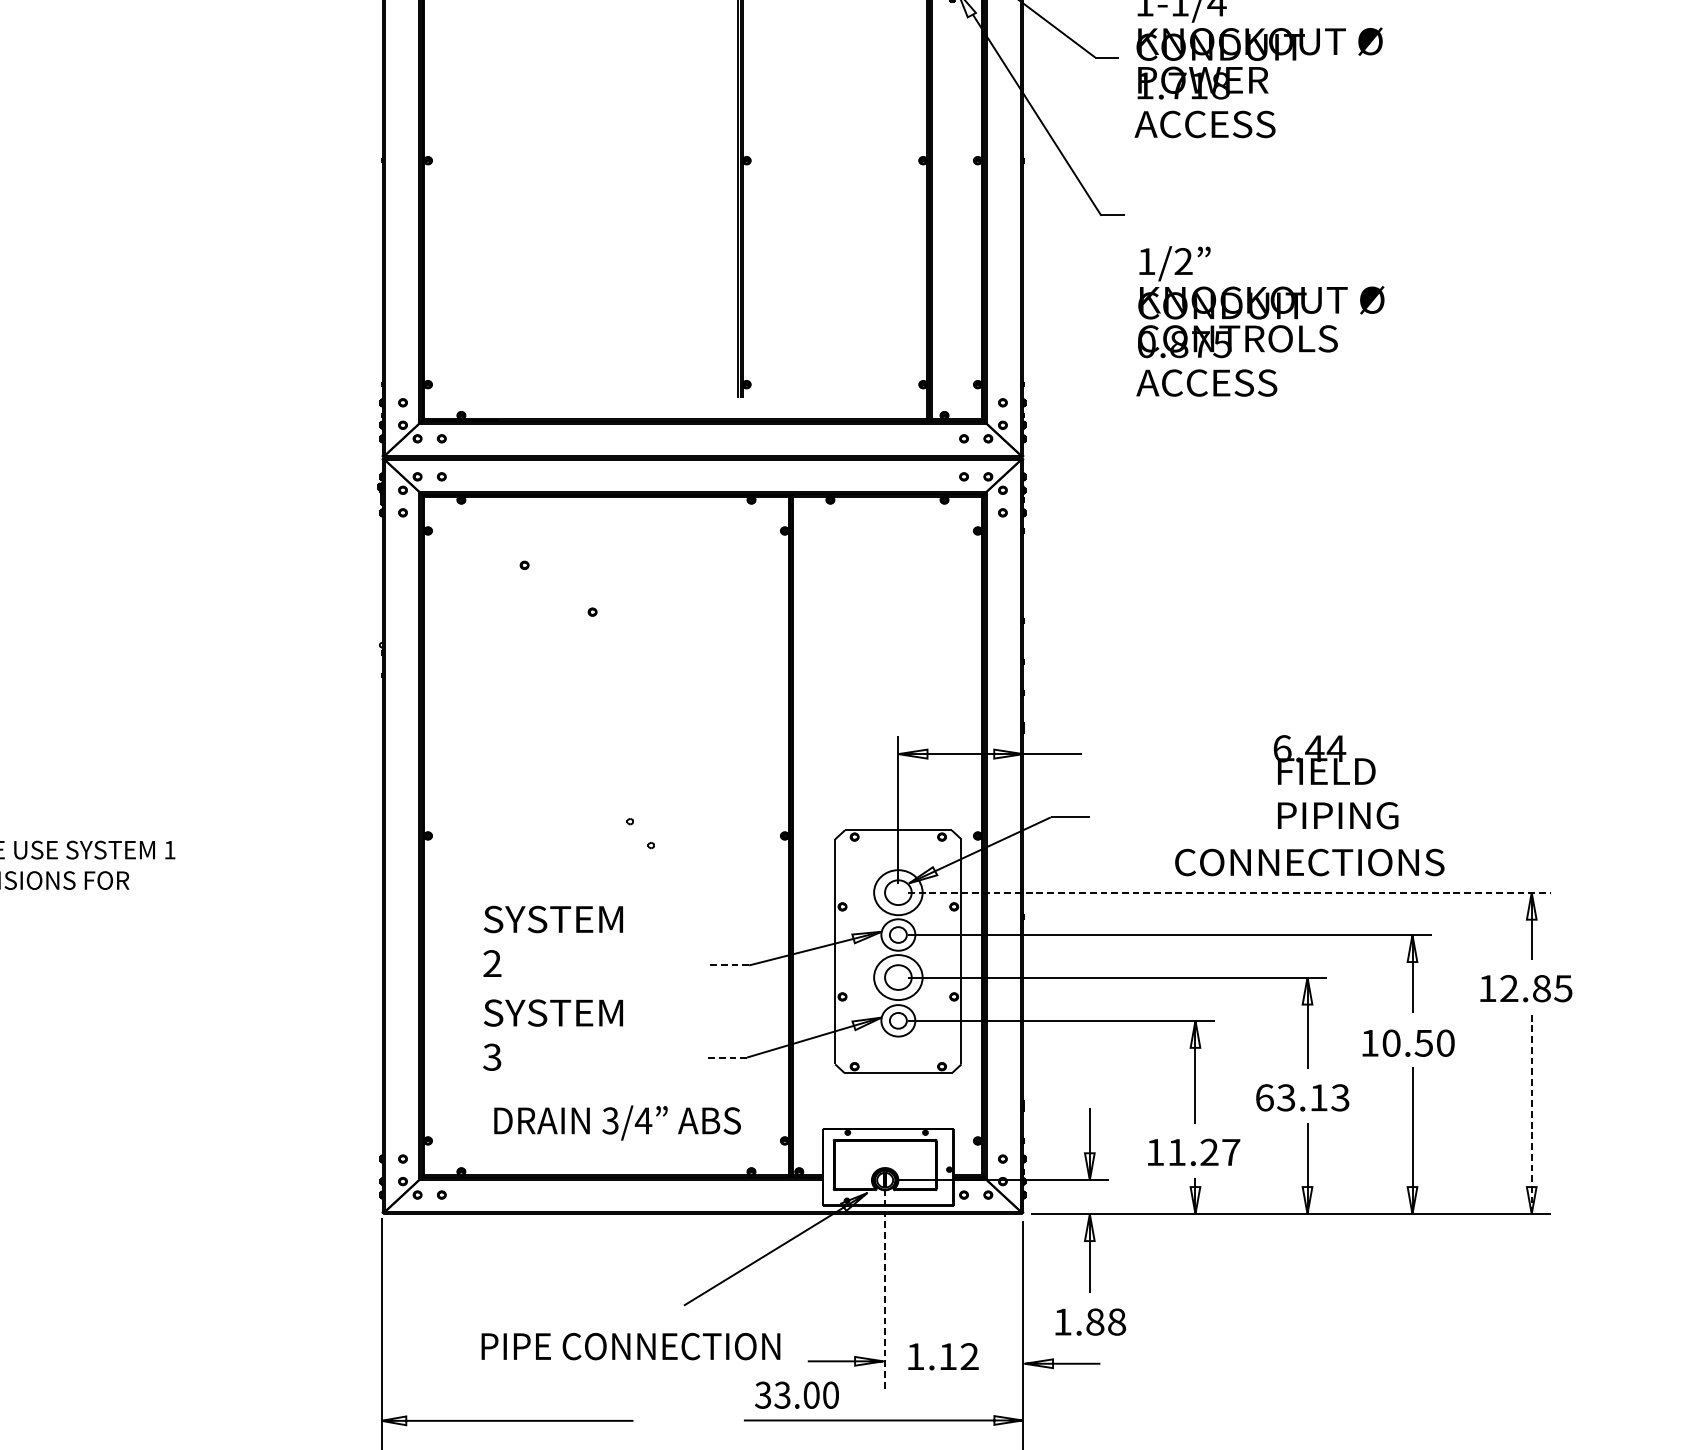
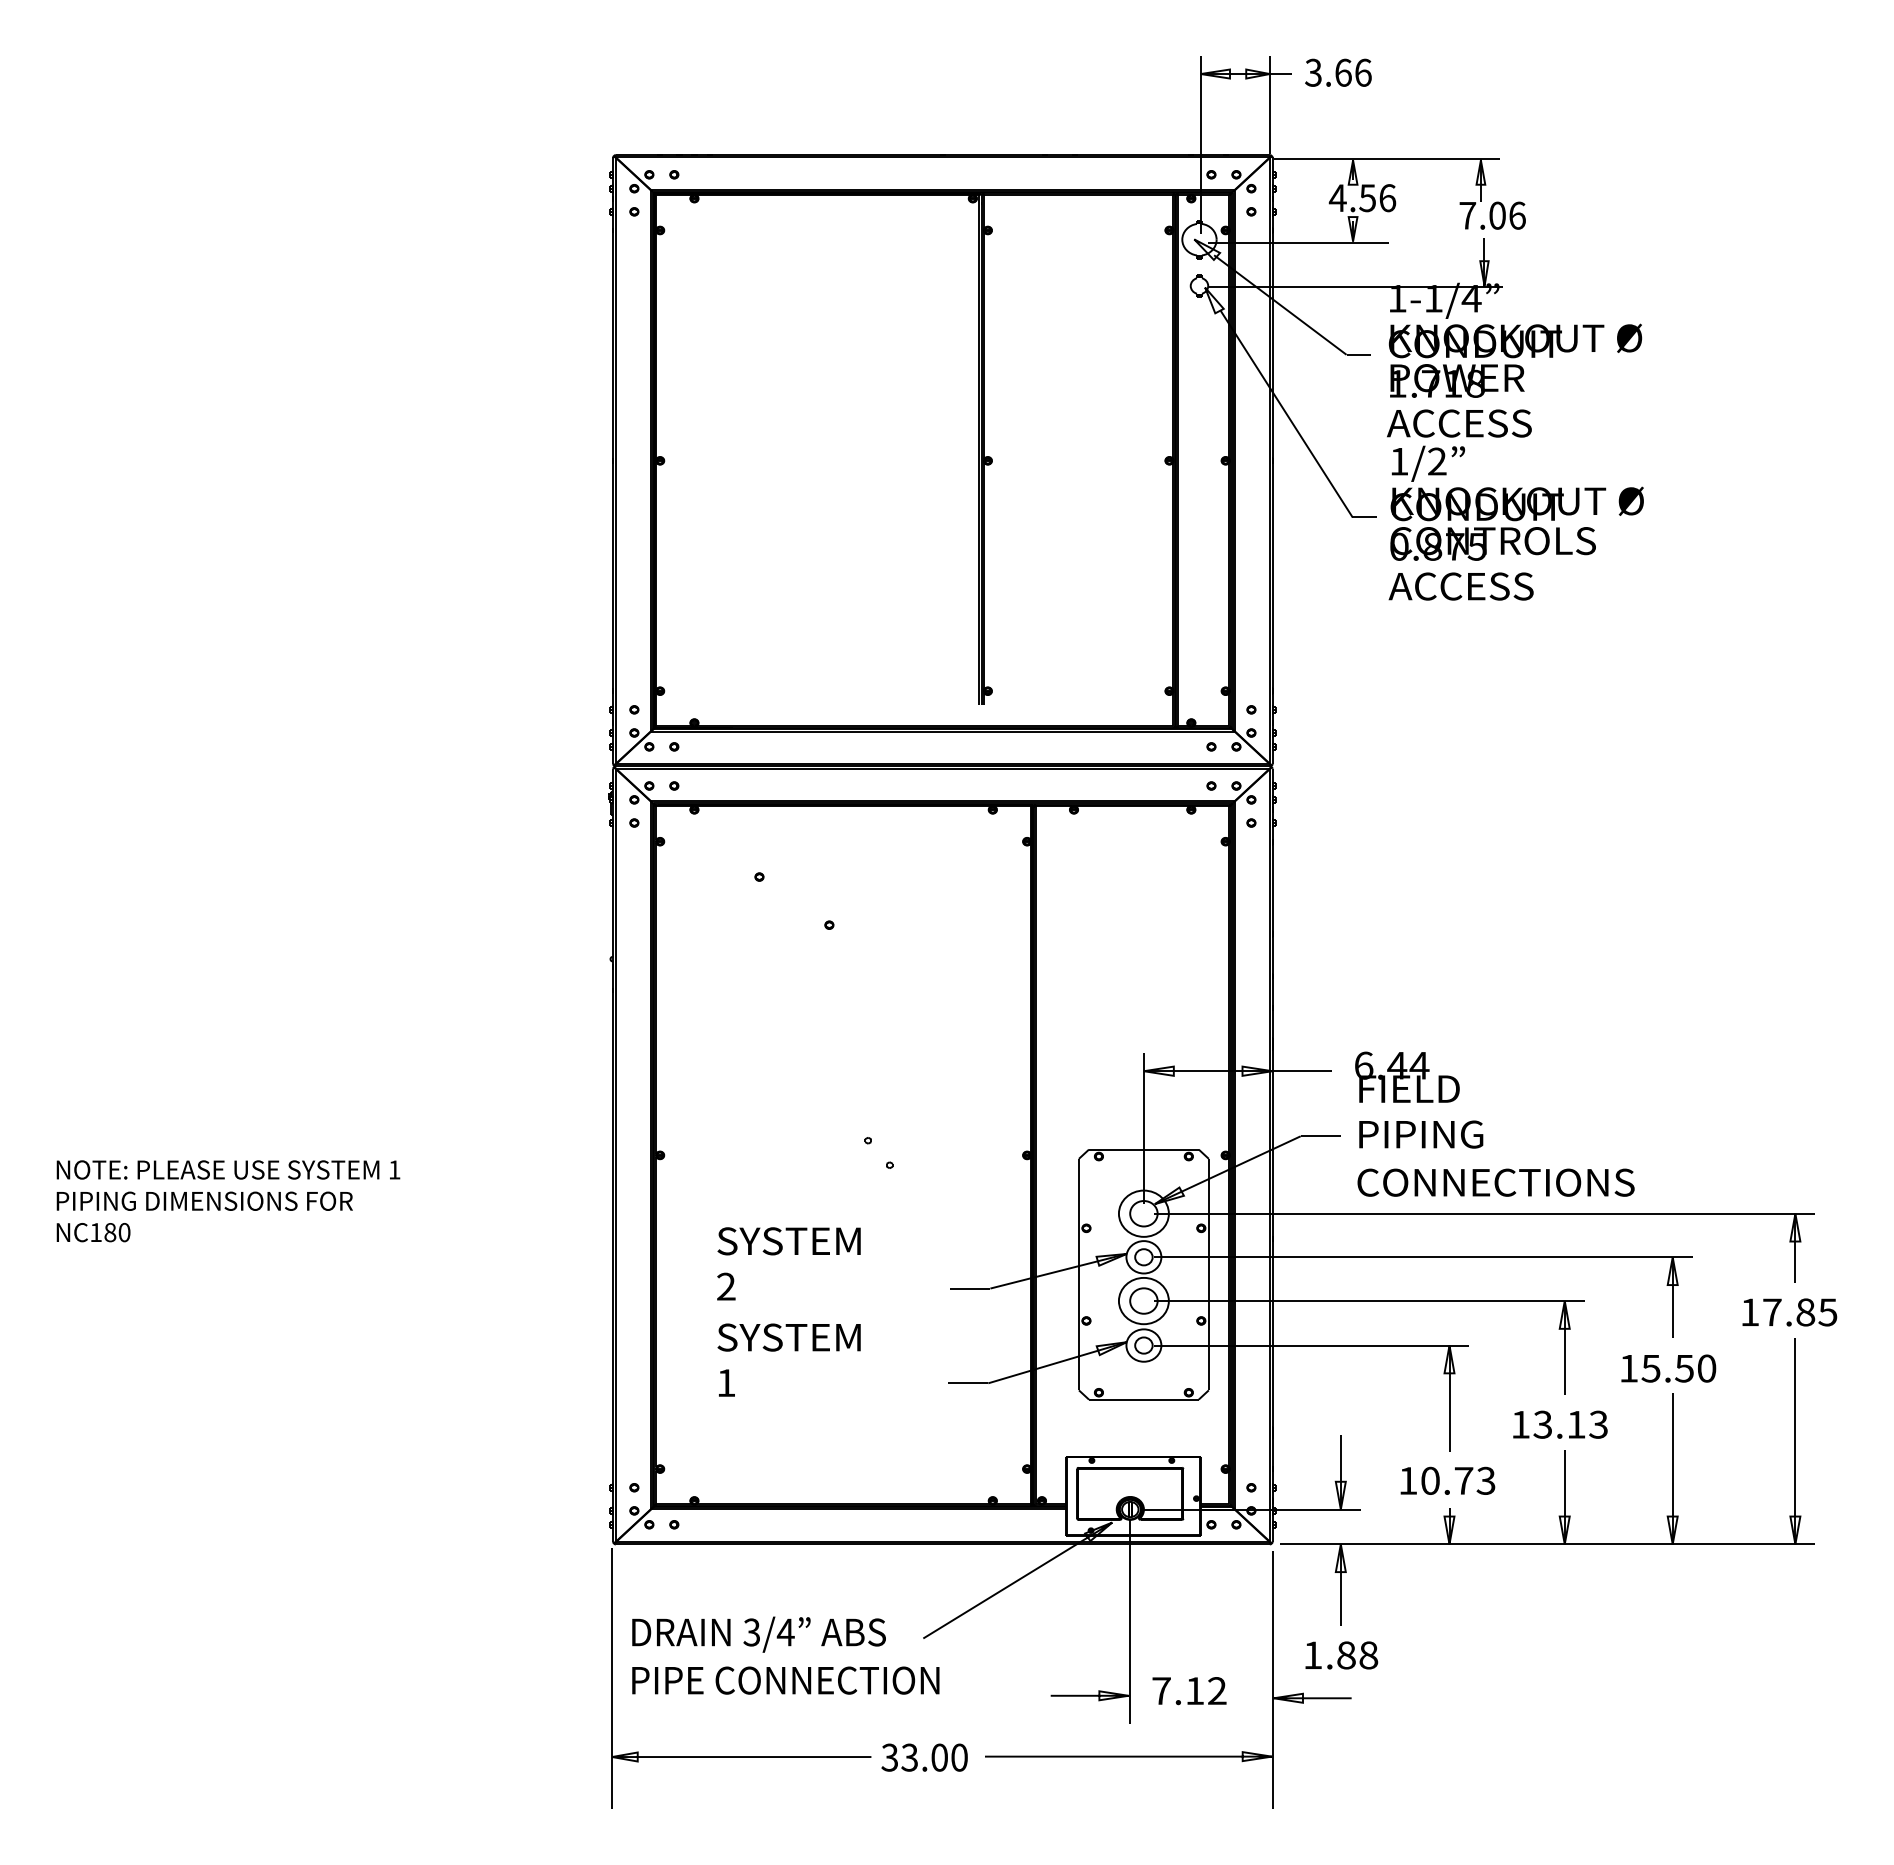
text: (1259, 320) -> (1515, 522), moved
text: (1336, 781) -> (1419, 1099), moved
text: (1309, 862) -> (1495, 1182), moved
line: (1229, 892) -> (1484, 1213), dashed -> solid
line: (729, 965) -> (970, 1288), dashed -> solid
text: (1509, 988) -> (1772, 1312), 12.85 -> 17.85
text: (1390, 1043) -> (1650, 1368), 10.50 -> 15.50
text: (491, 1057) -> (725, 1383), 3 -> 1
line: (727, 1057) -> (968, 1383), dashed -> solid
text: (1265, 1097) -> (1521, 1424), 63.13 -> 13.13
line: (1531, 1114) -> (1795, 1441), dashed -> solid
text: (617, 1122) -> (758, 1634), moved
text: (1204, 1152) -> (1458, 1480), 11.27 -> 10.73
line: (885, 1289) -> (1130, 1621), dashed -> solid
text: (630, 1346) -> (785, 1680), moved
text: (915, 1356) -> (1161, 1690), 1.12 -> 7.12
text: (796, 1395) -> (924, 1757), moved

